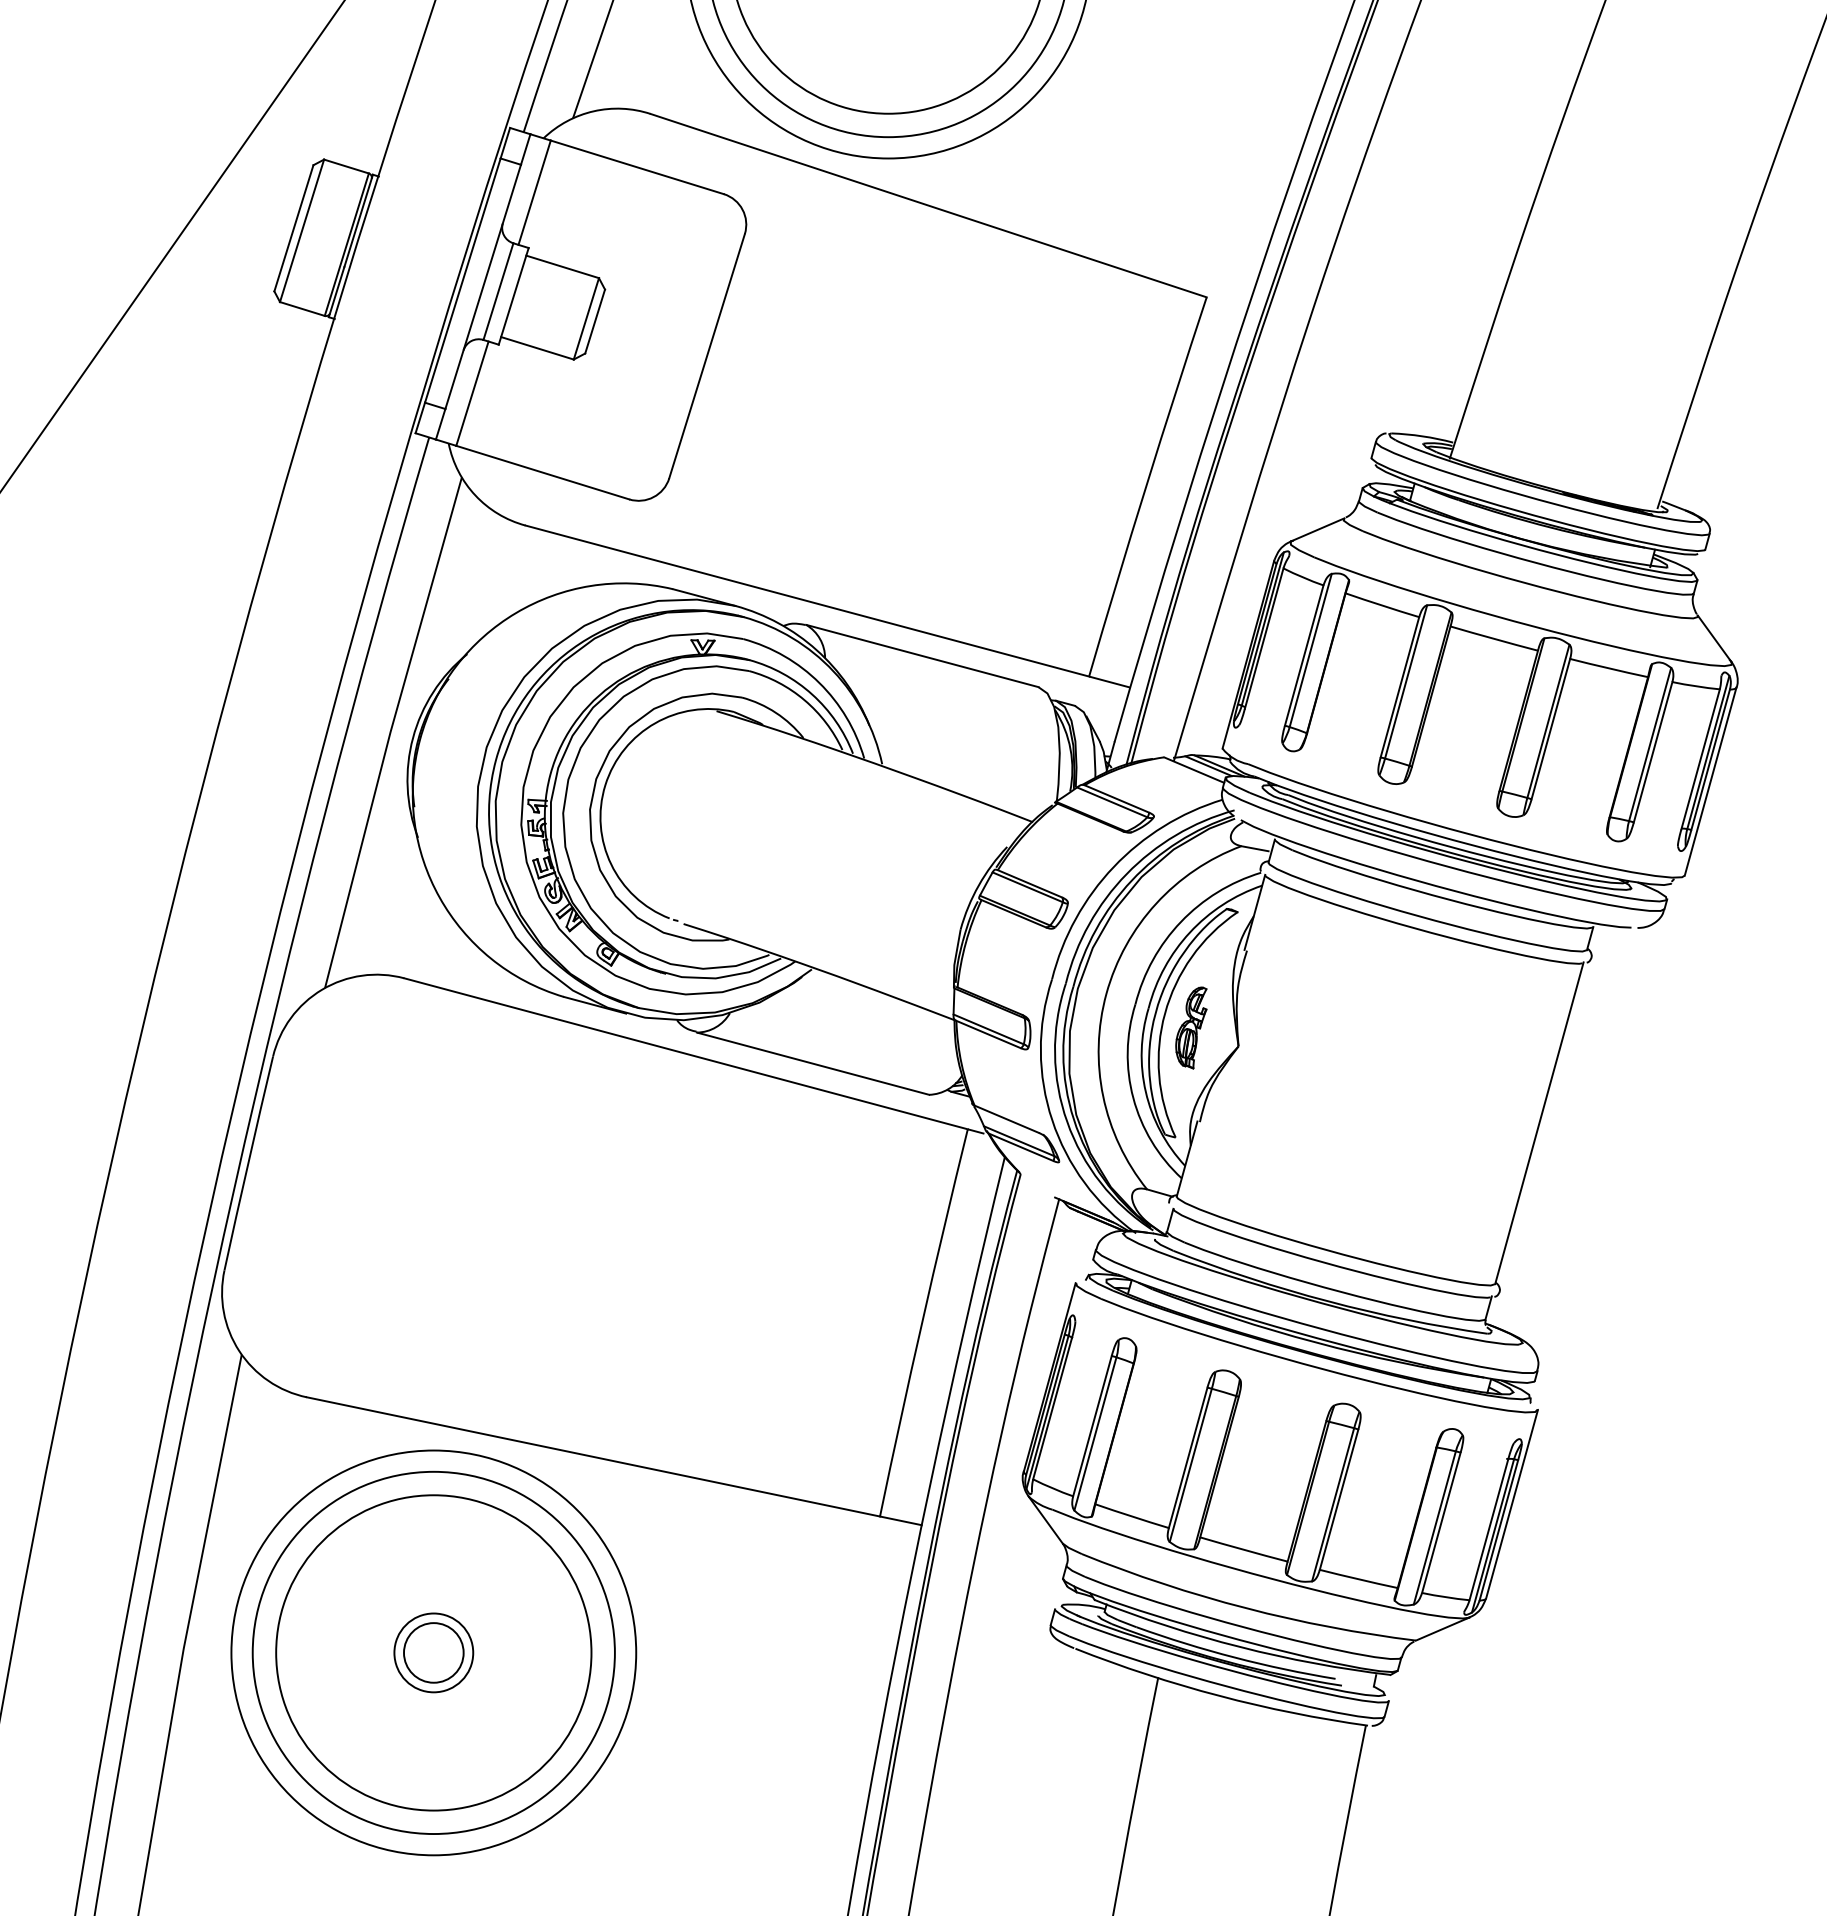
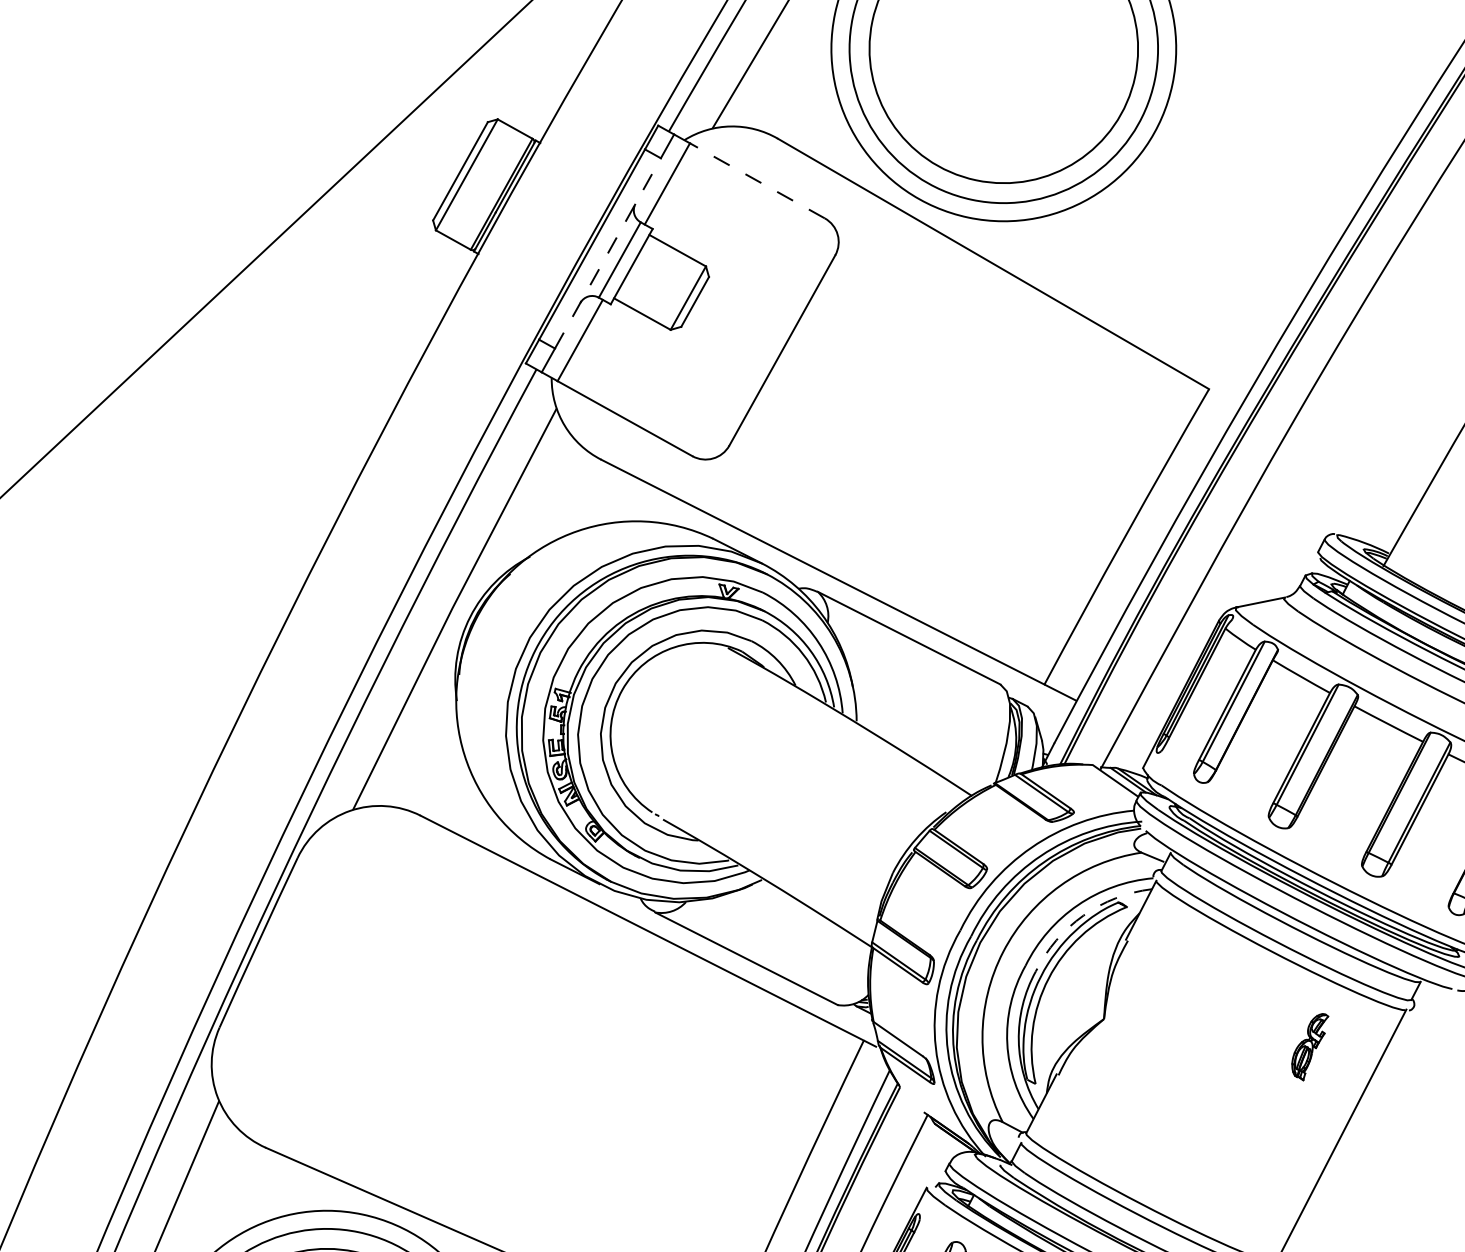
line: (637, 167) -> (757, 180), solid -> dashed
line: (483, 286) -> (608, 253), solid -> dashed
arc: (1189, 932) -> (1083, 915), solid -> dashed
part: (1191, 1027) -> (1309, 1045), moved

